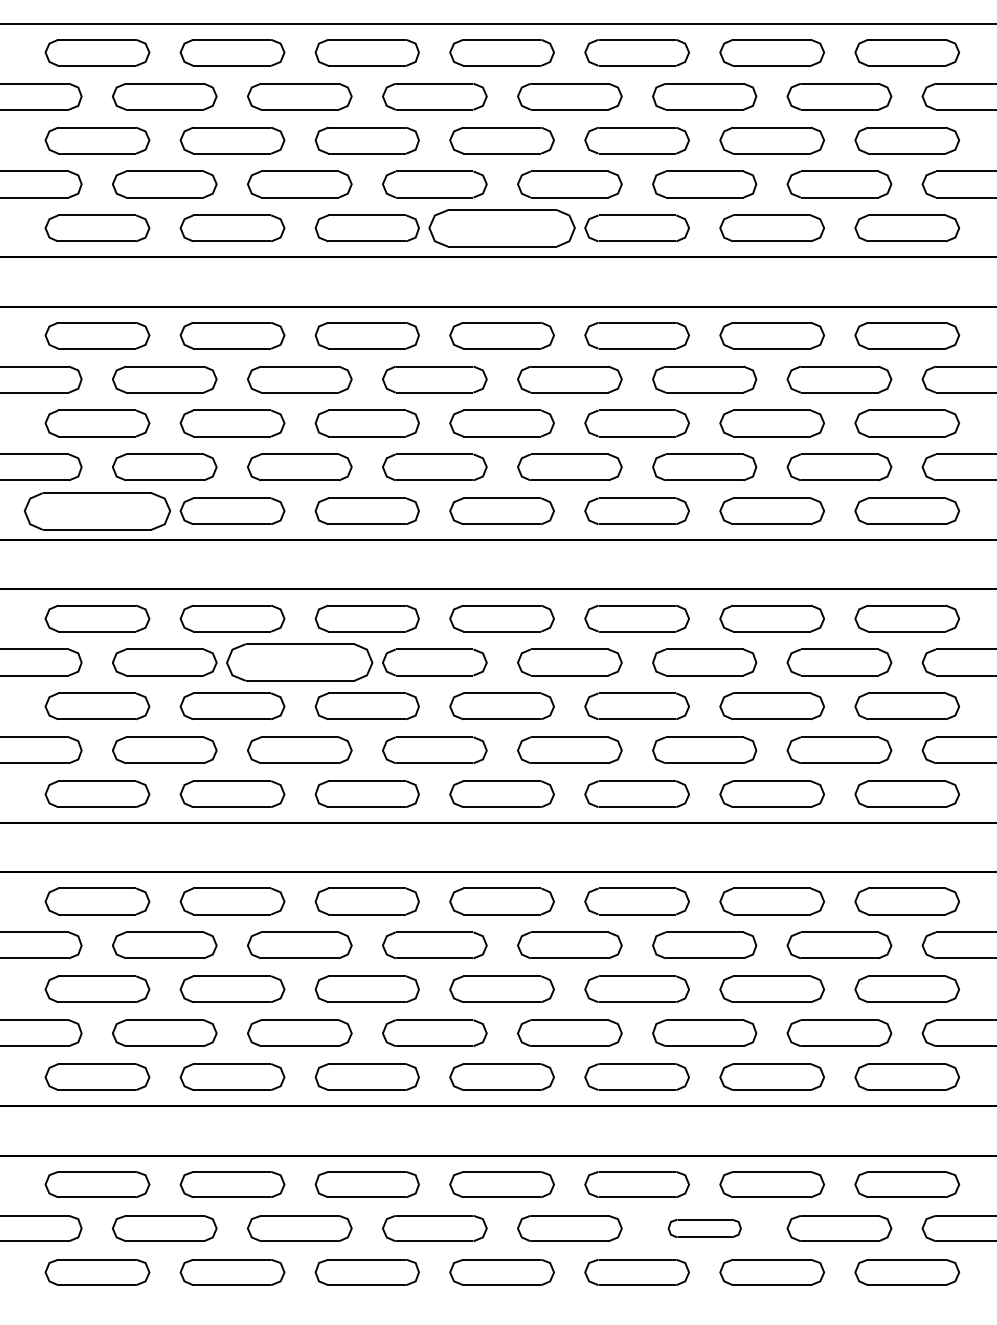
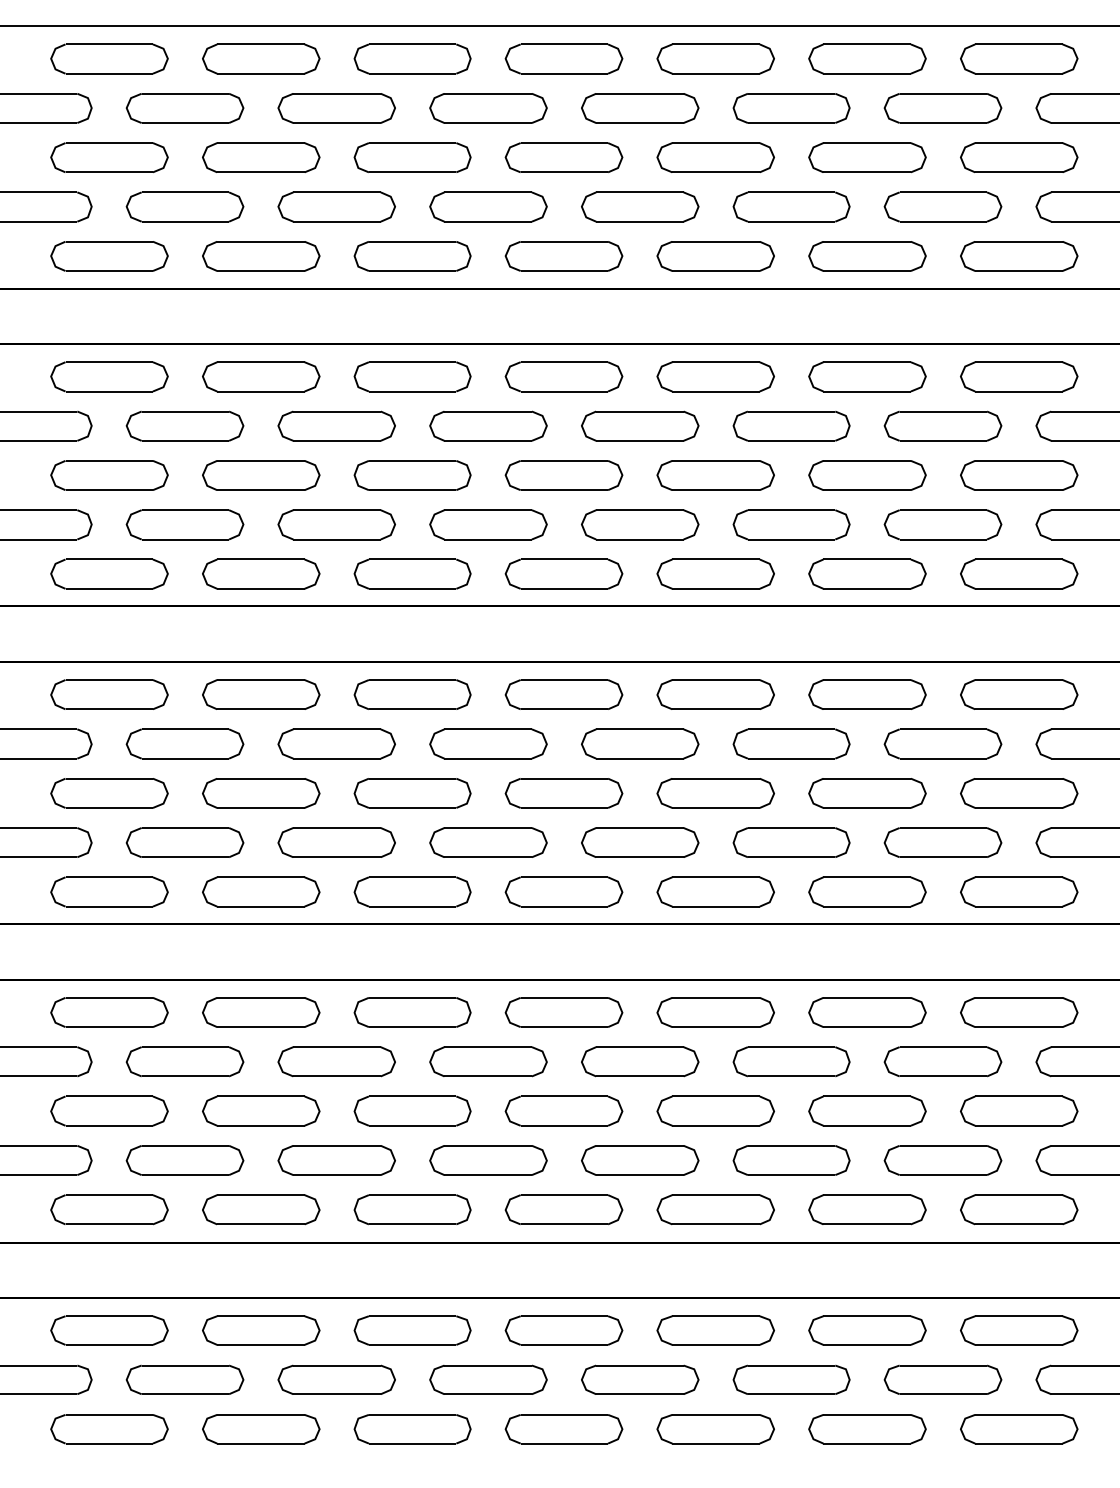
part: (501, 228) -> (563, 256), size x0.71
part: (97, 510) -> (109, 573), size x0.71
part: (299, 662) -> (336, 744), size x0.71
part: (704, 1228) -> (791, 1379), size x1.43

